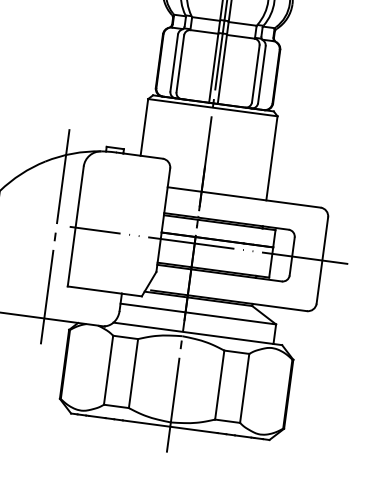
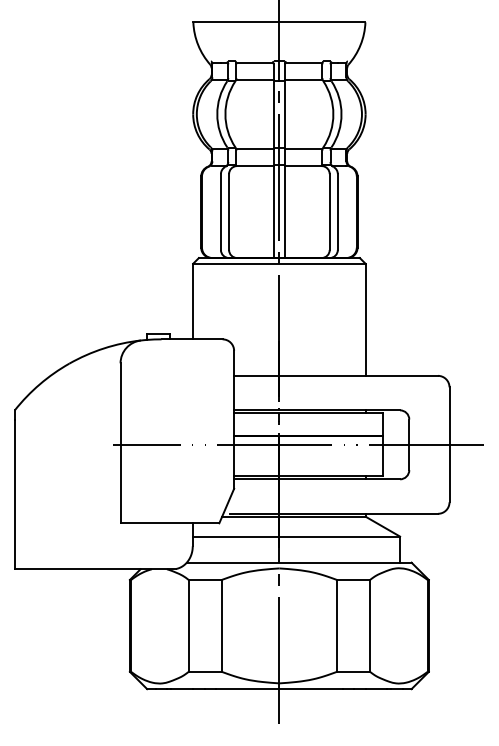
line: (55, 236) -> (95, 459), removed

